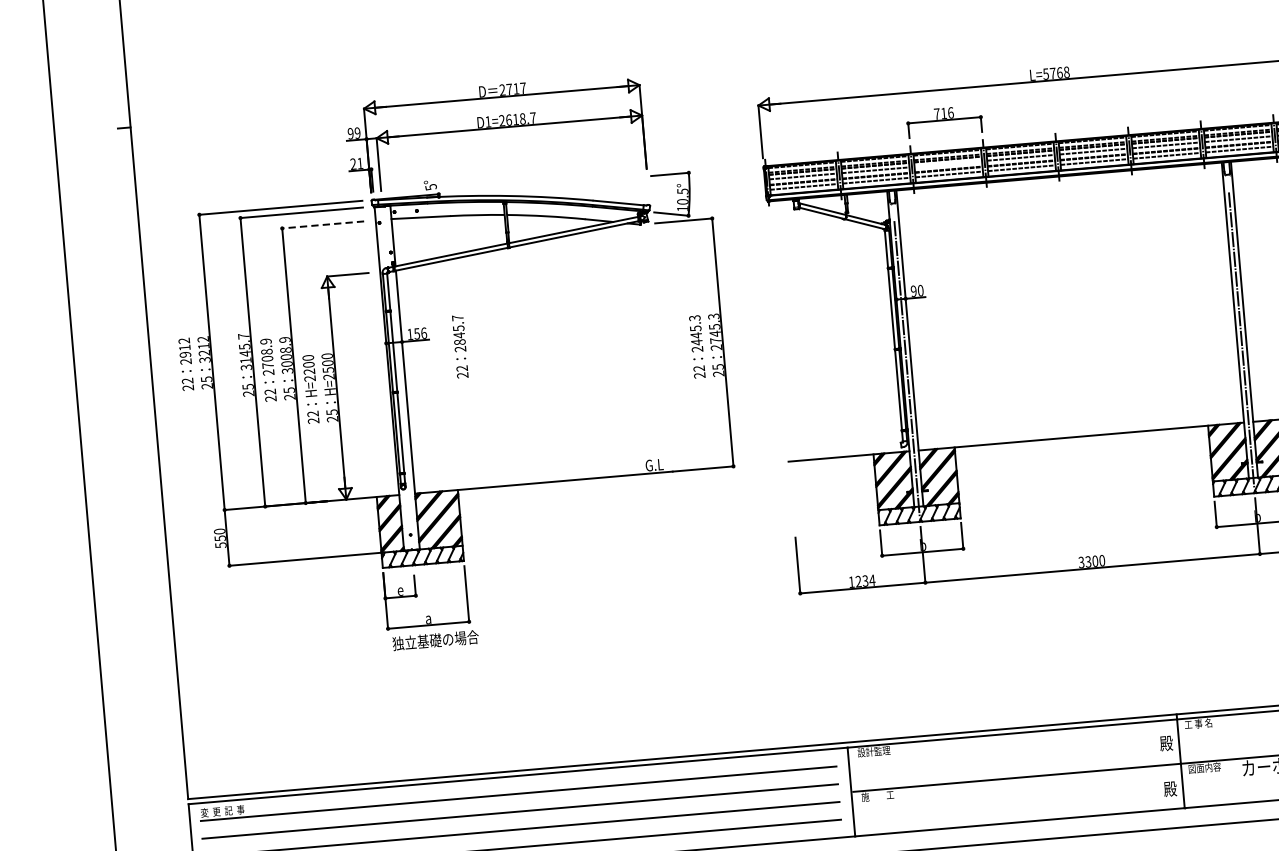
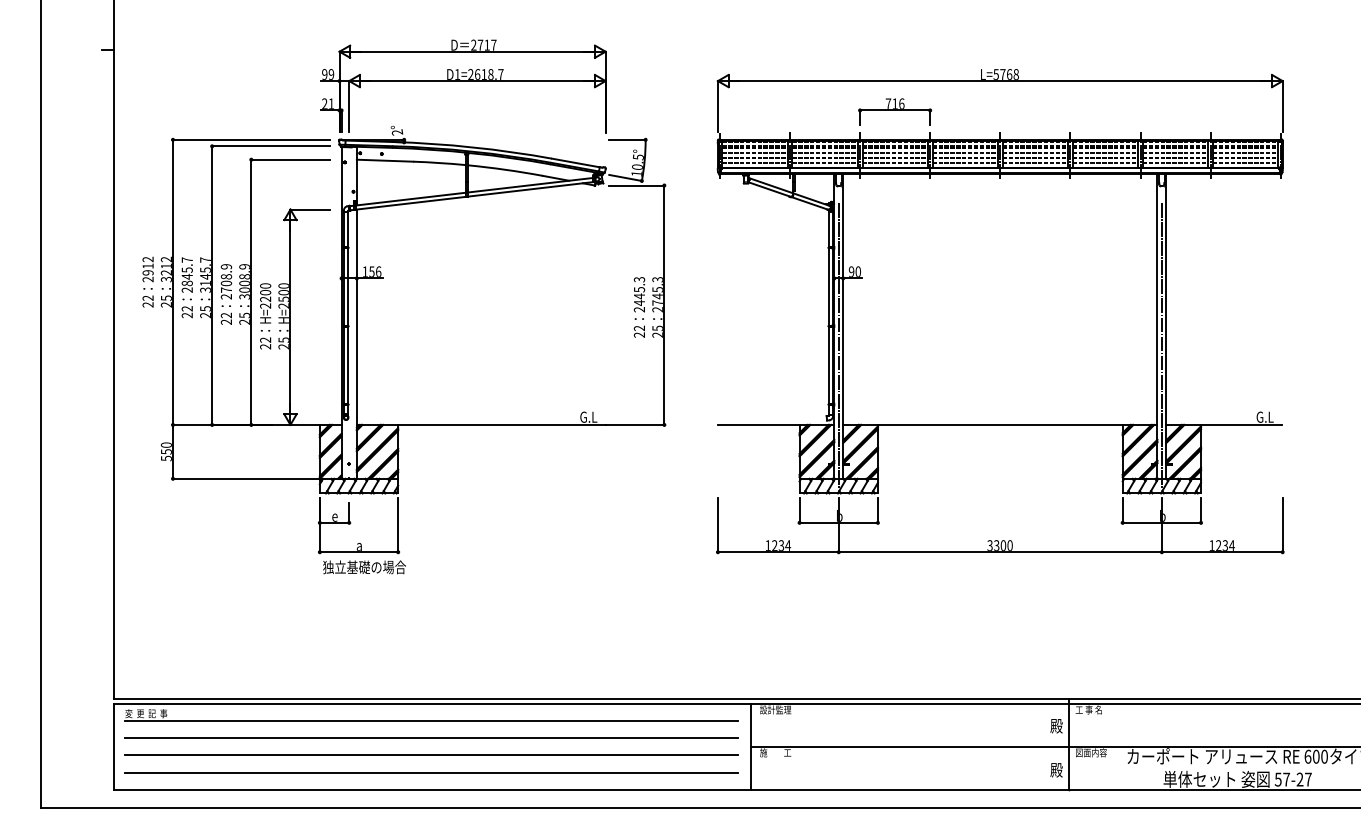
line: (947, 163) -> (894, 152), added
text: (431, 187) -> (397, 132), 5° -> 2°
line: (322, 224) -> (290, 159), dashed -> solid
text: (459, 346) -> (186, 287), moved

